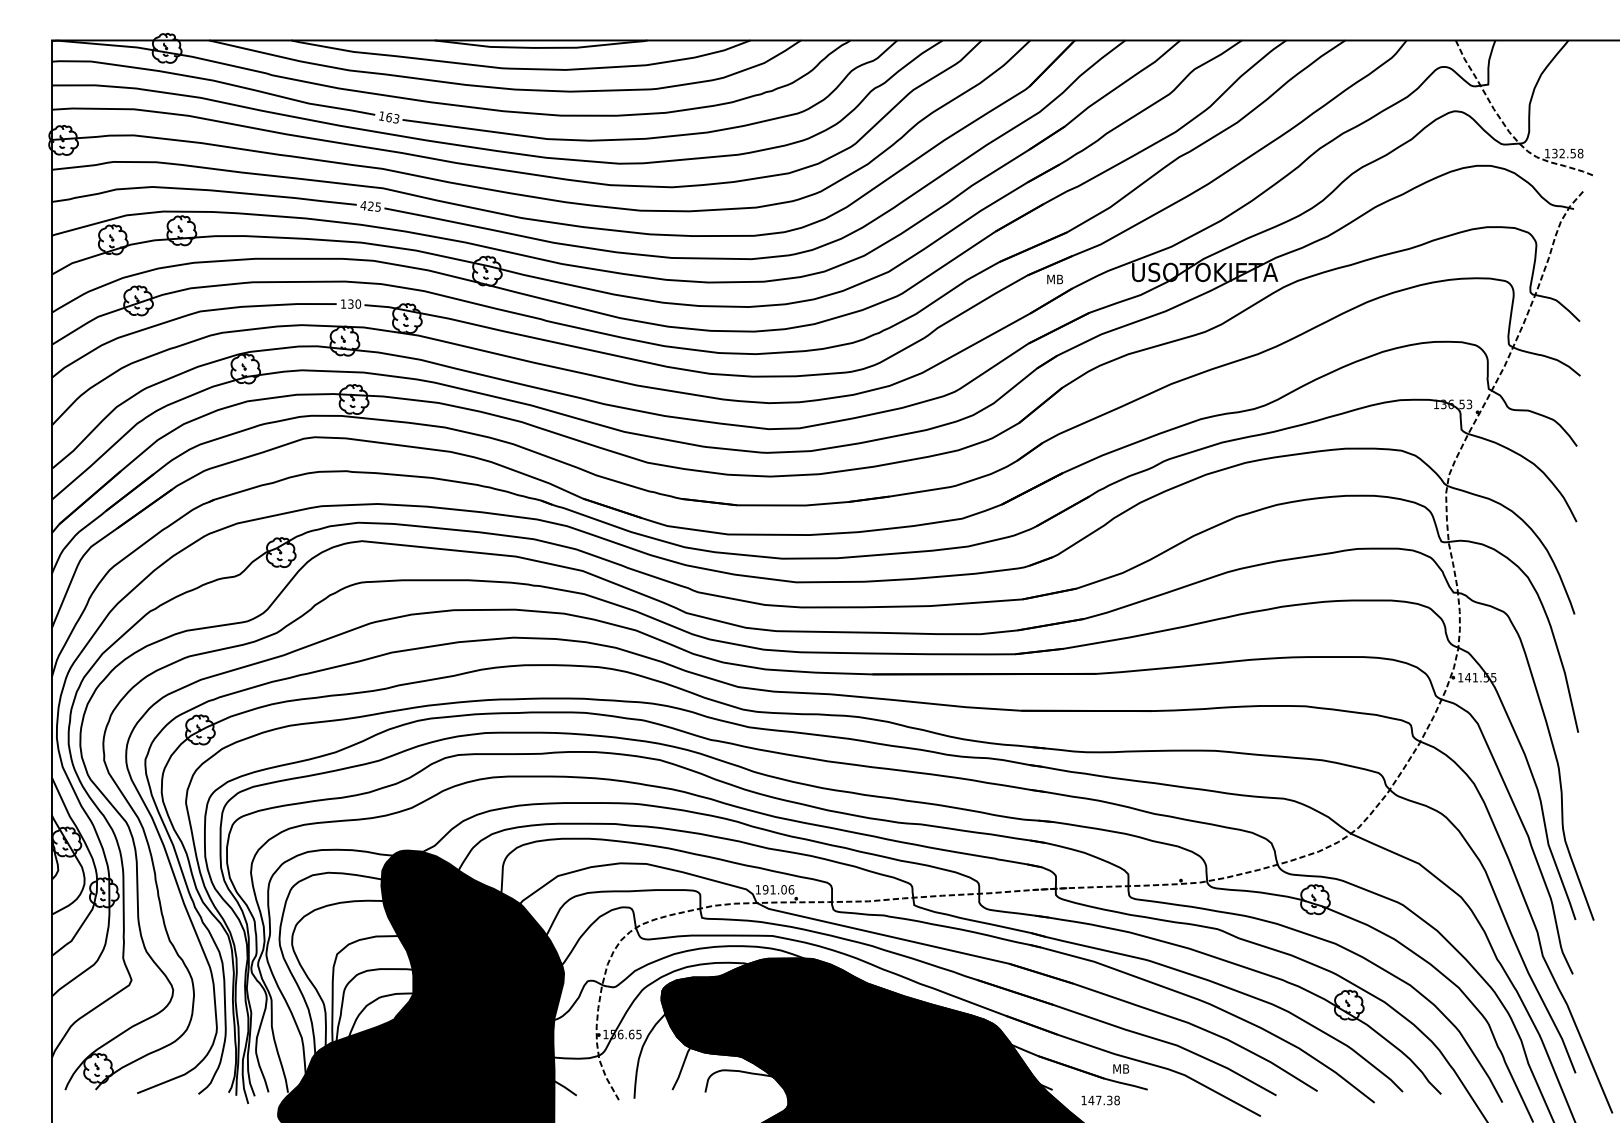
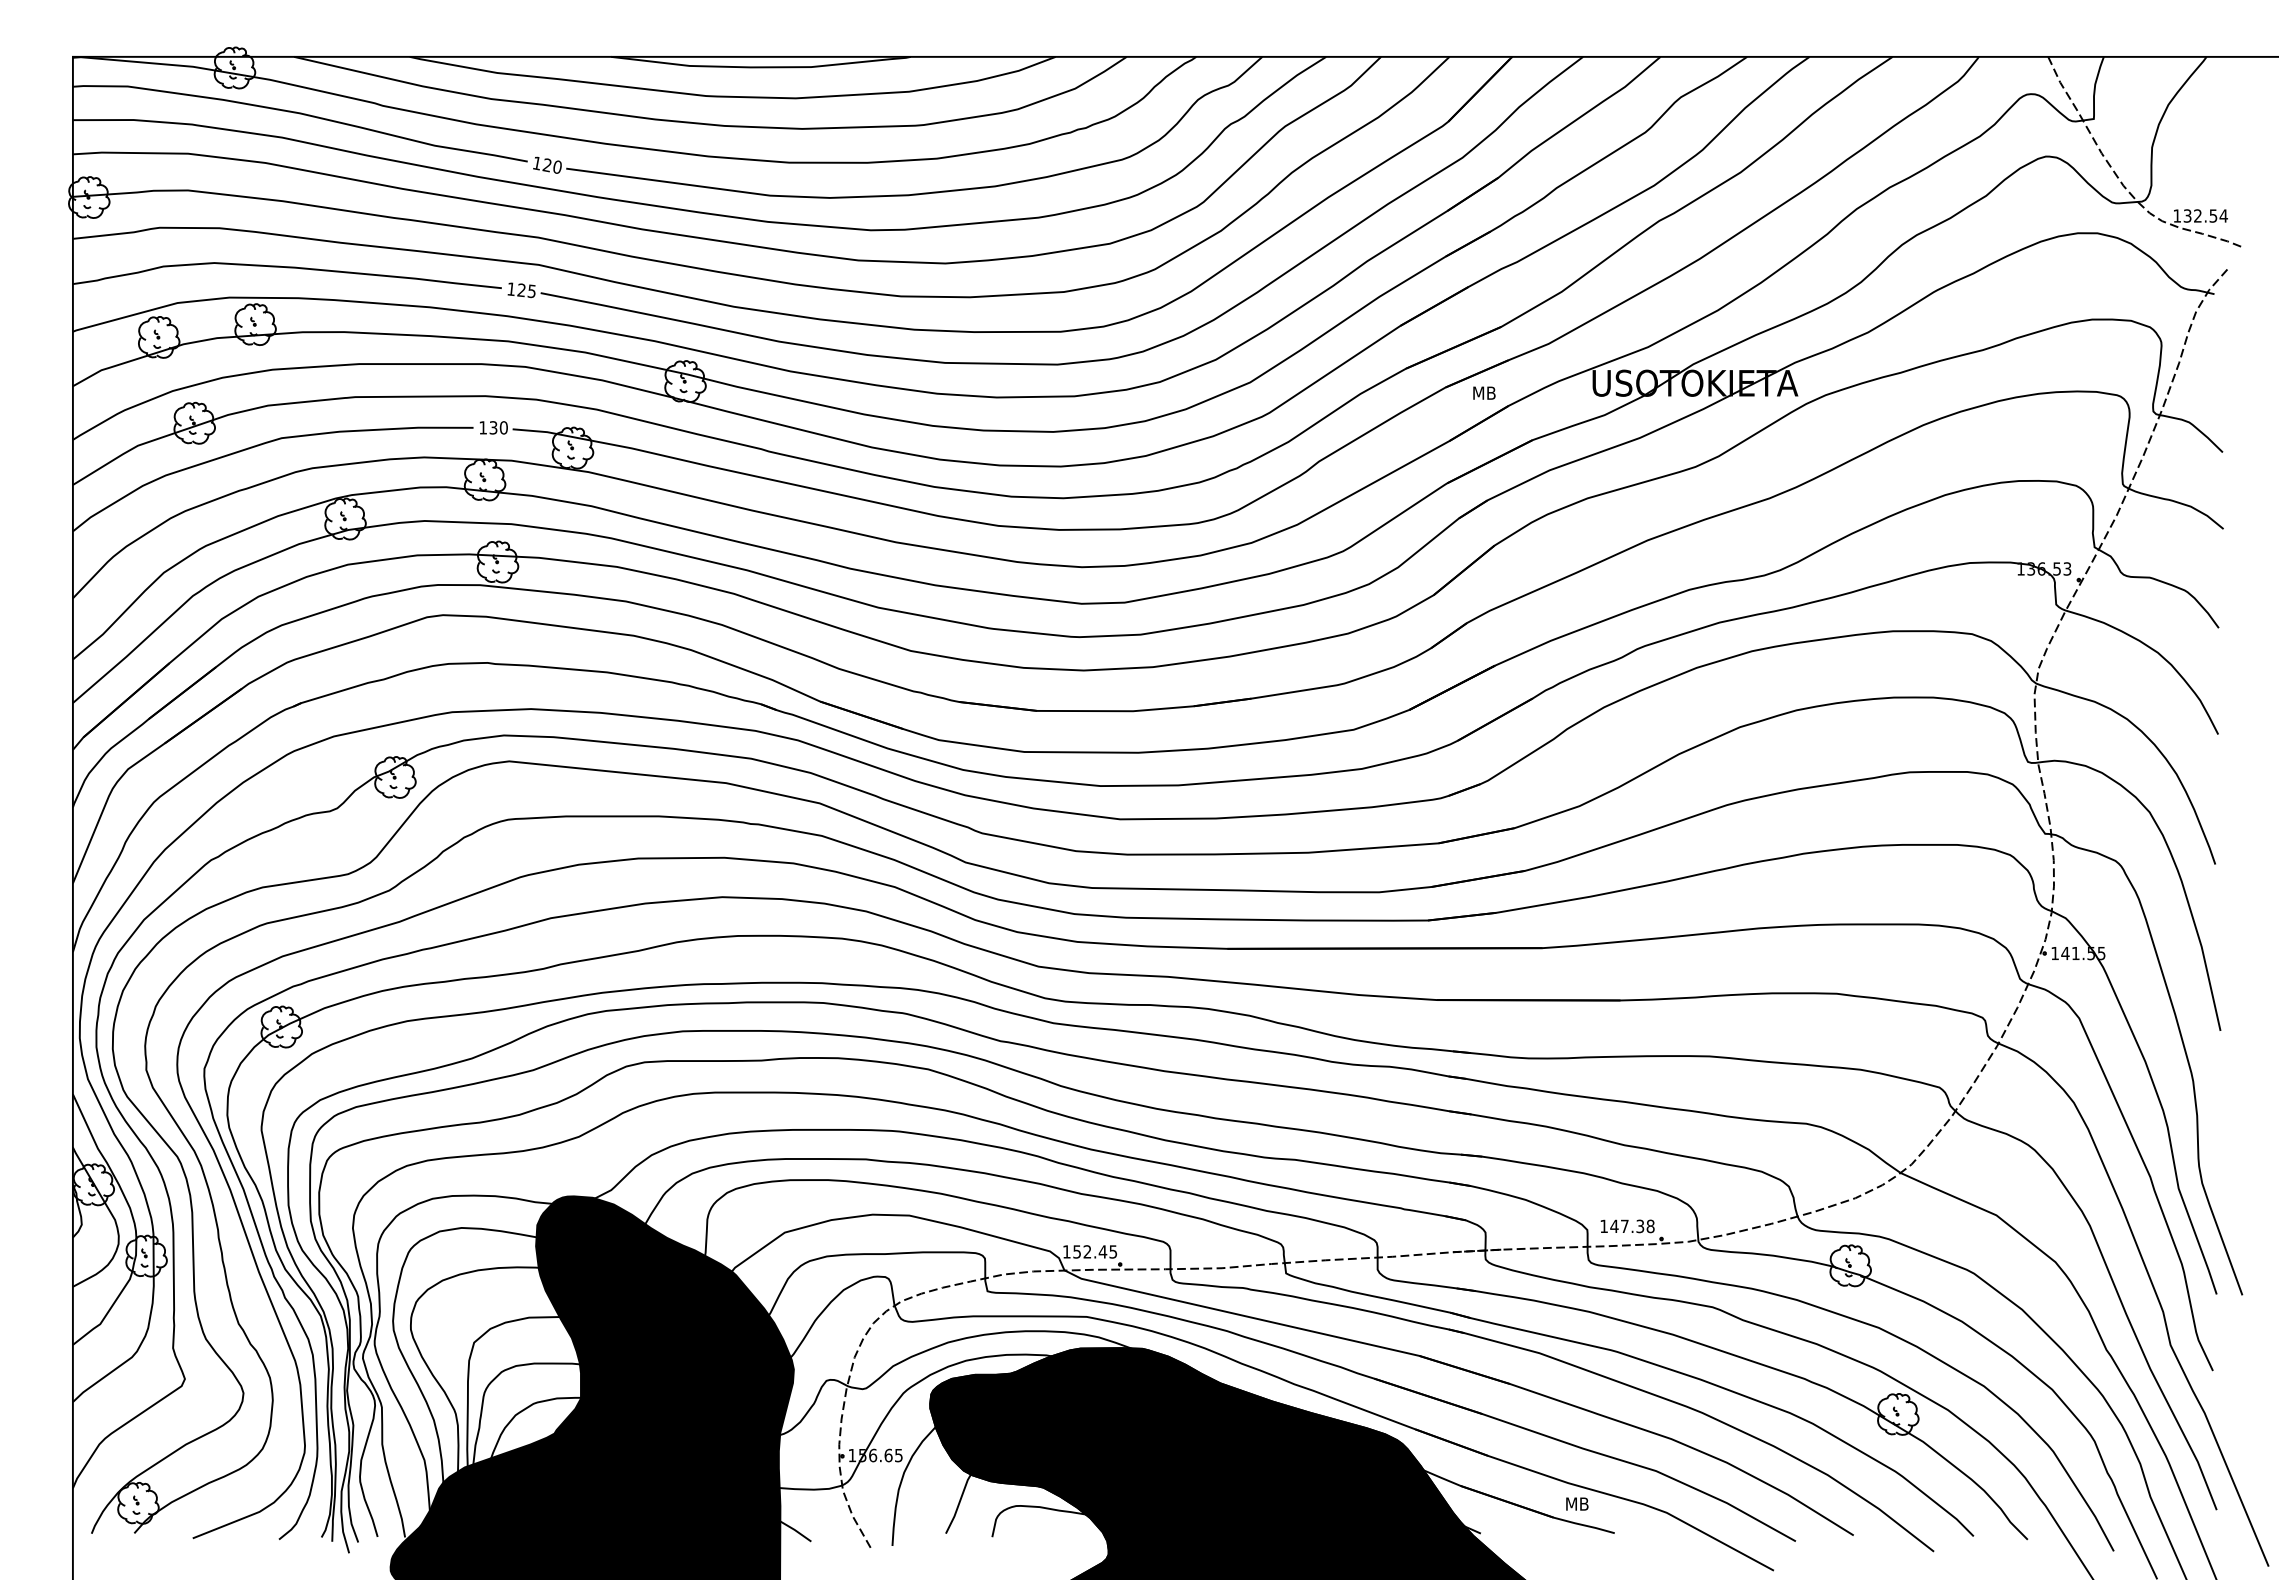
text: (392, 117) -> (551, 165), 163 -> 120
text: (1580, 153) -> (2223, 215), 132.58 -> 132.54
text: (362, 205) -> (510, 288), 425 -> 125
text: (778, 889) -> (1095, 1251), 191.06 -> 152.45
text: (1100, 1100) -> (1627, 1226), moved

